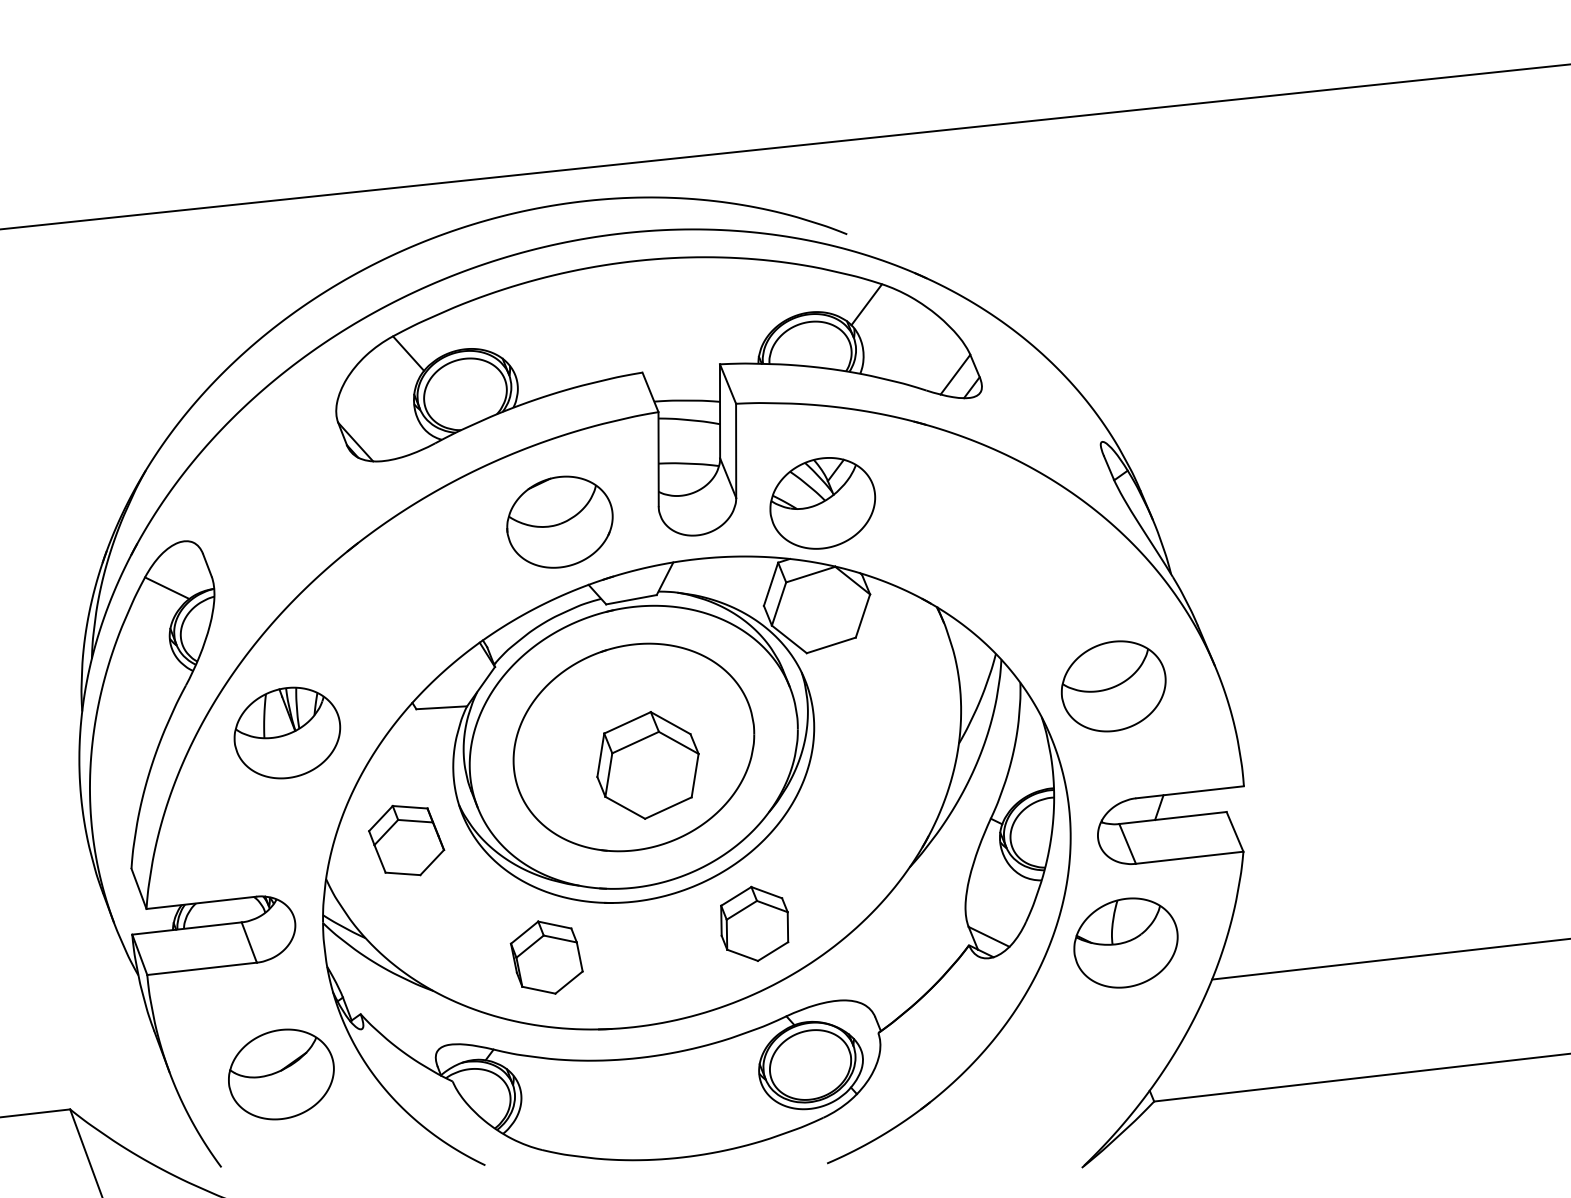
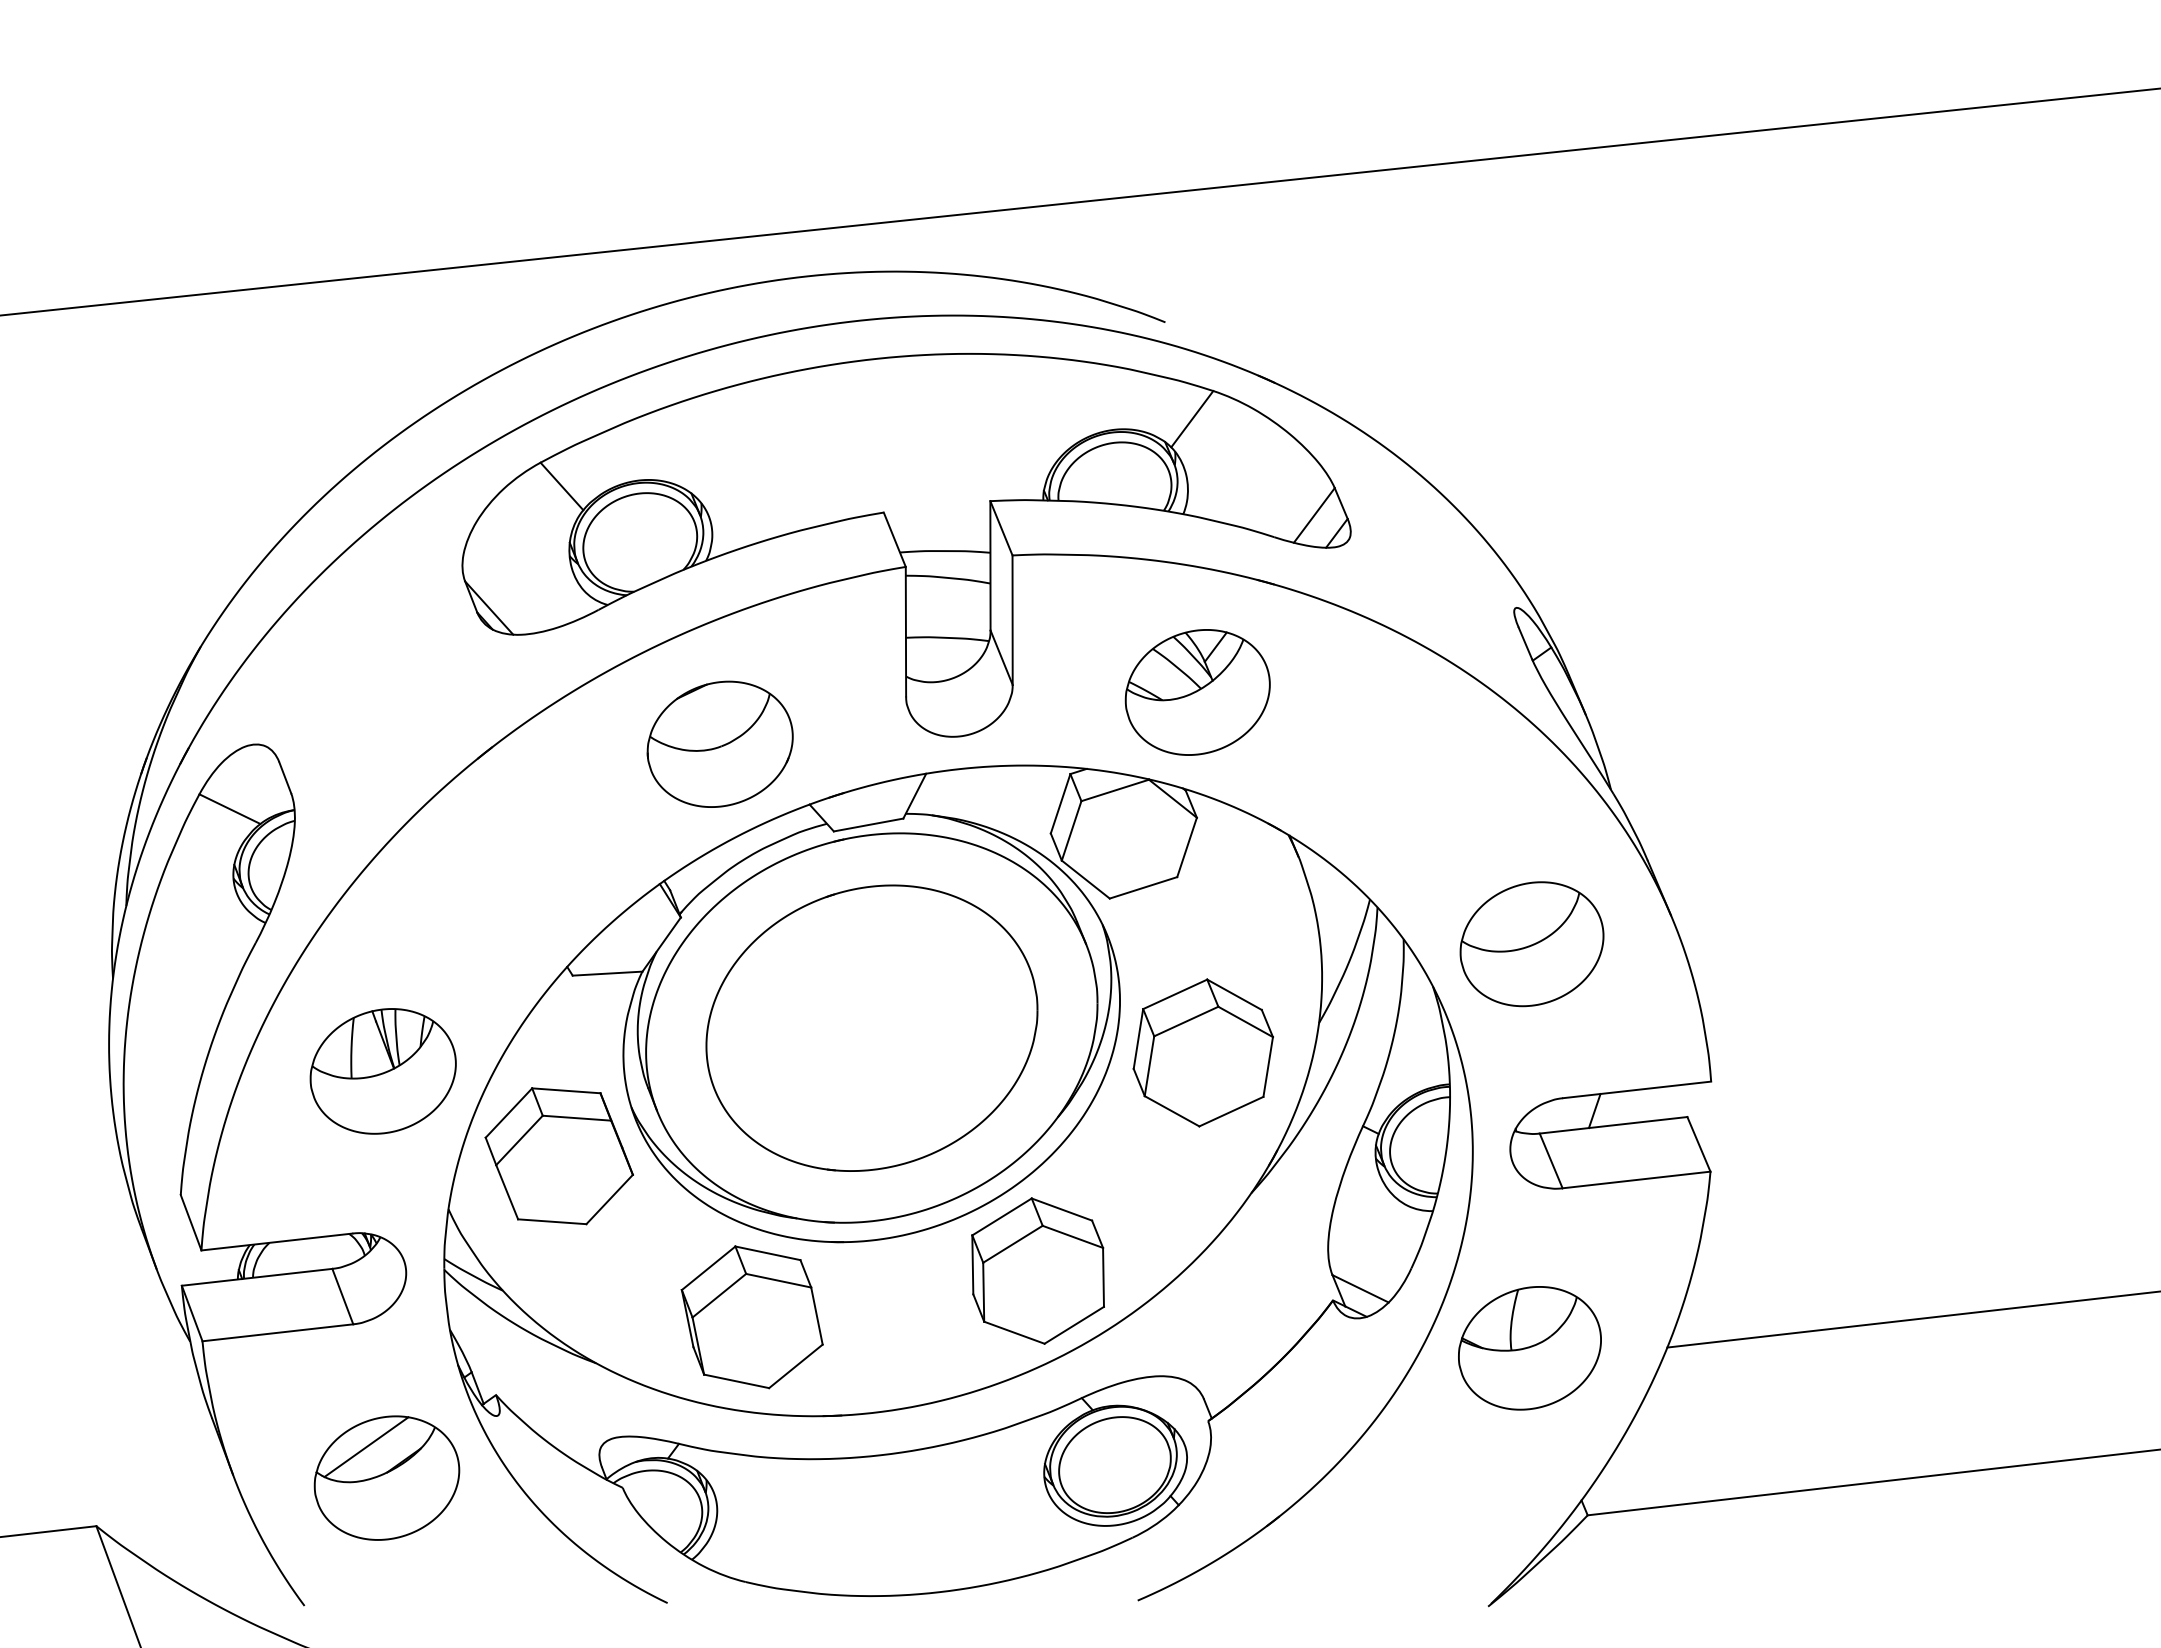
part: (822, 503) -> (1197, 692), moved
part: (559, 521) -> (719, 743), moved
part: (286, 733) -> (382, 1071), moved
part: (647, 765) -> (1202, 1052), moved
part: (406, 840) -> (558, 1156), size x1.43
part: (754, 923) -> (1037, 1270), size x1.43
part: (1125, 943) -> (1529, 1348), moved
part: (546, 957) -> (751, 1317), size x1.43
line: (266, 1052) -> (366, 1447), added

